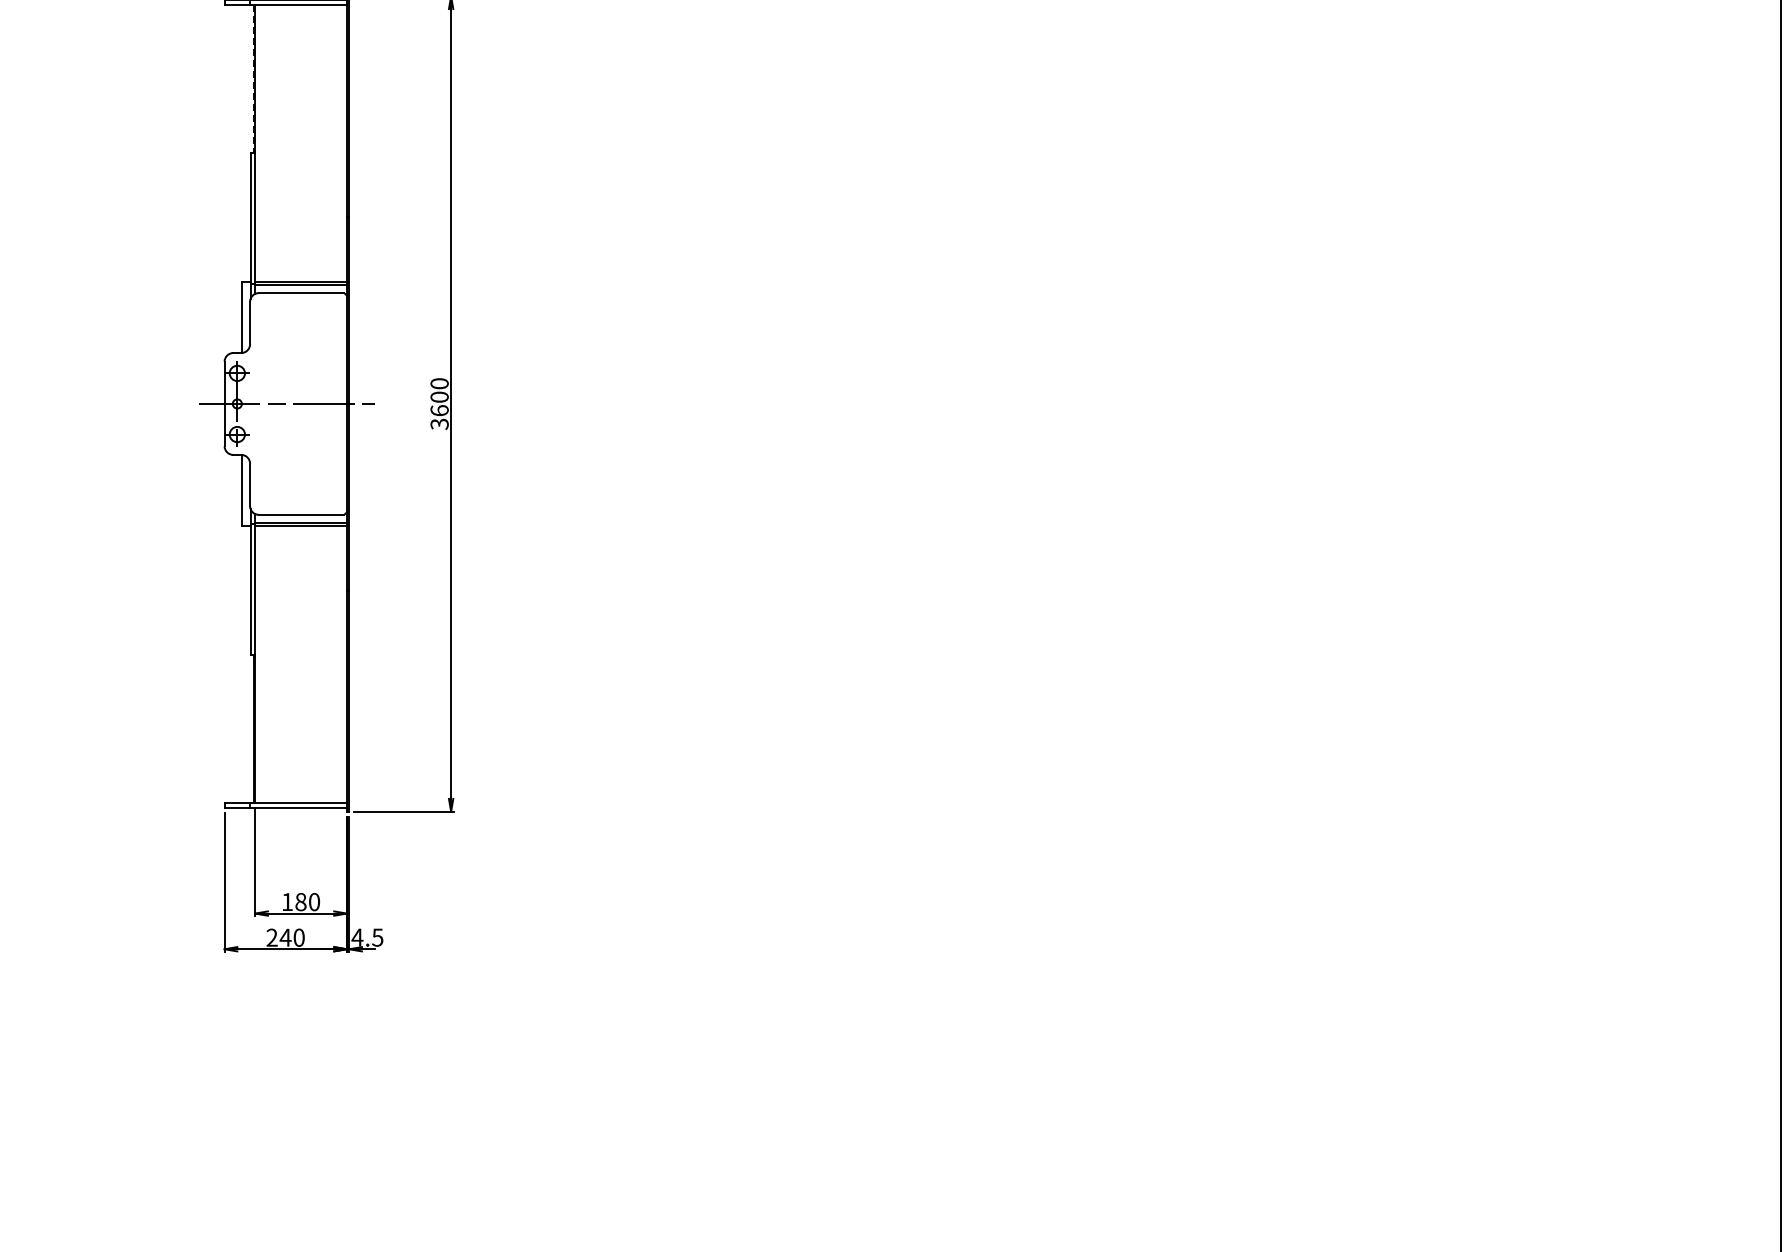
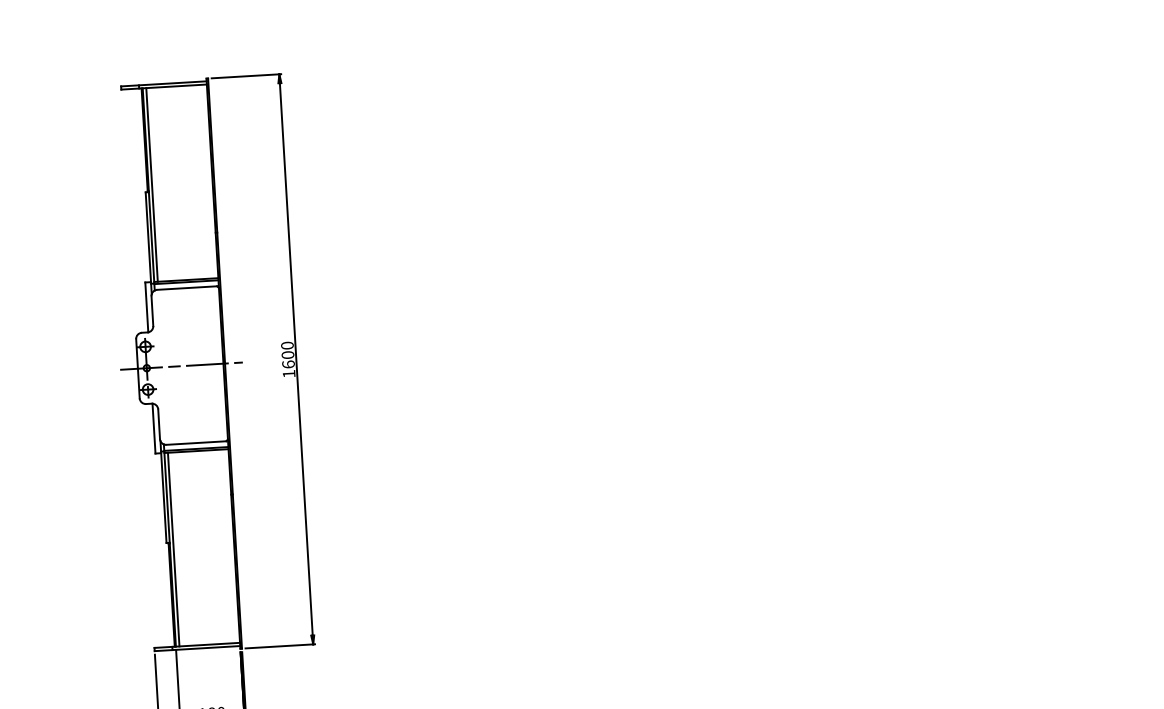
line: (253, 78) -> (144, 139), dashed -> solid
line: (260, 142) -> (152, 184), added
text: (439, 423) -> (288, 373), 3600 -> 1600
line: (260, 664) -> (173, 549), added

